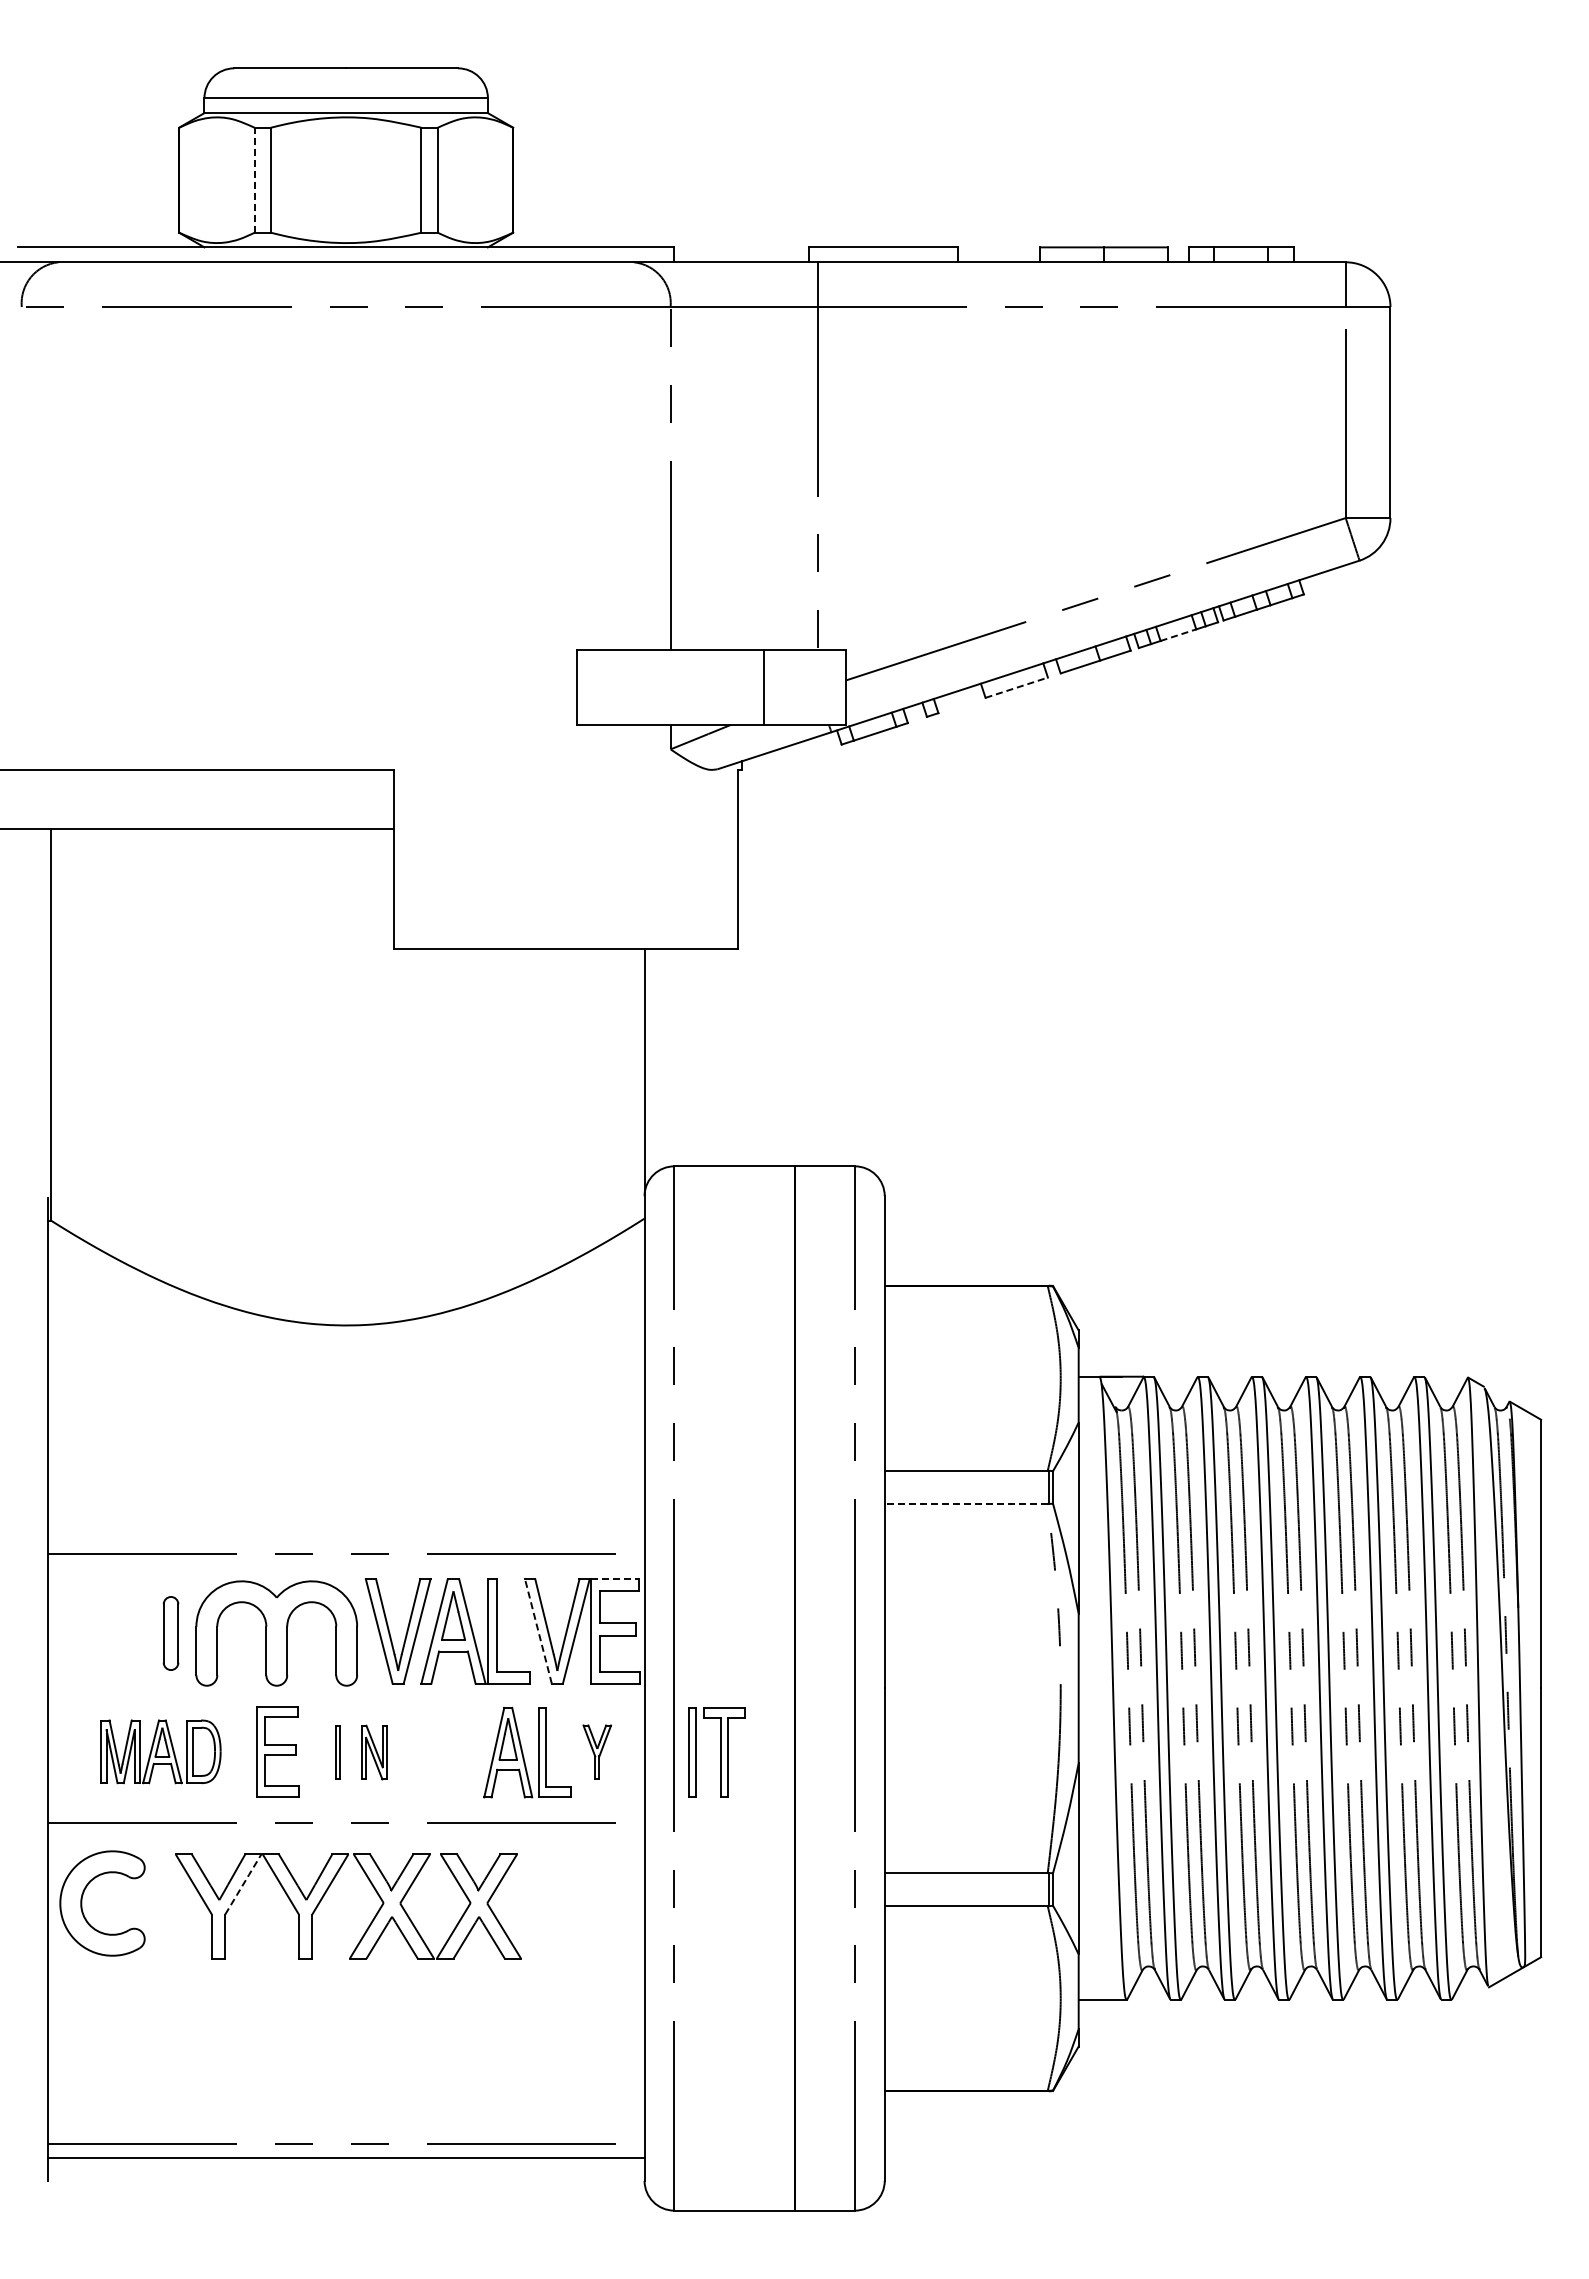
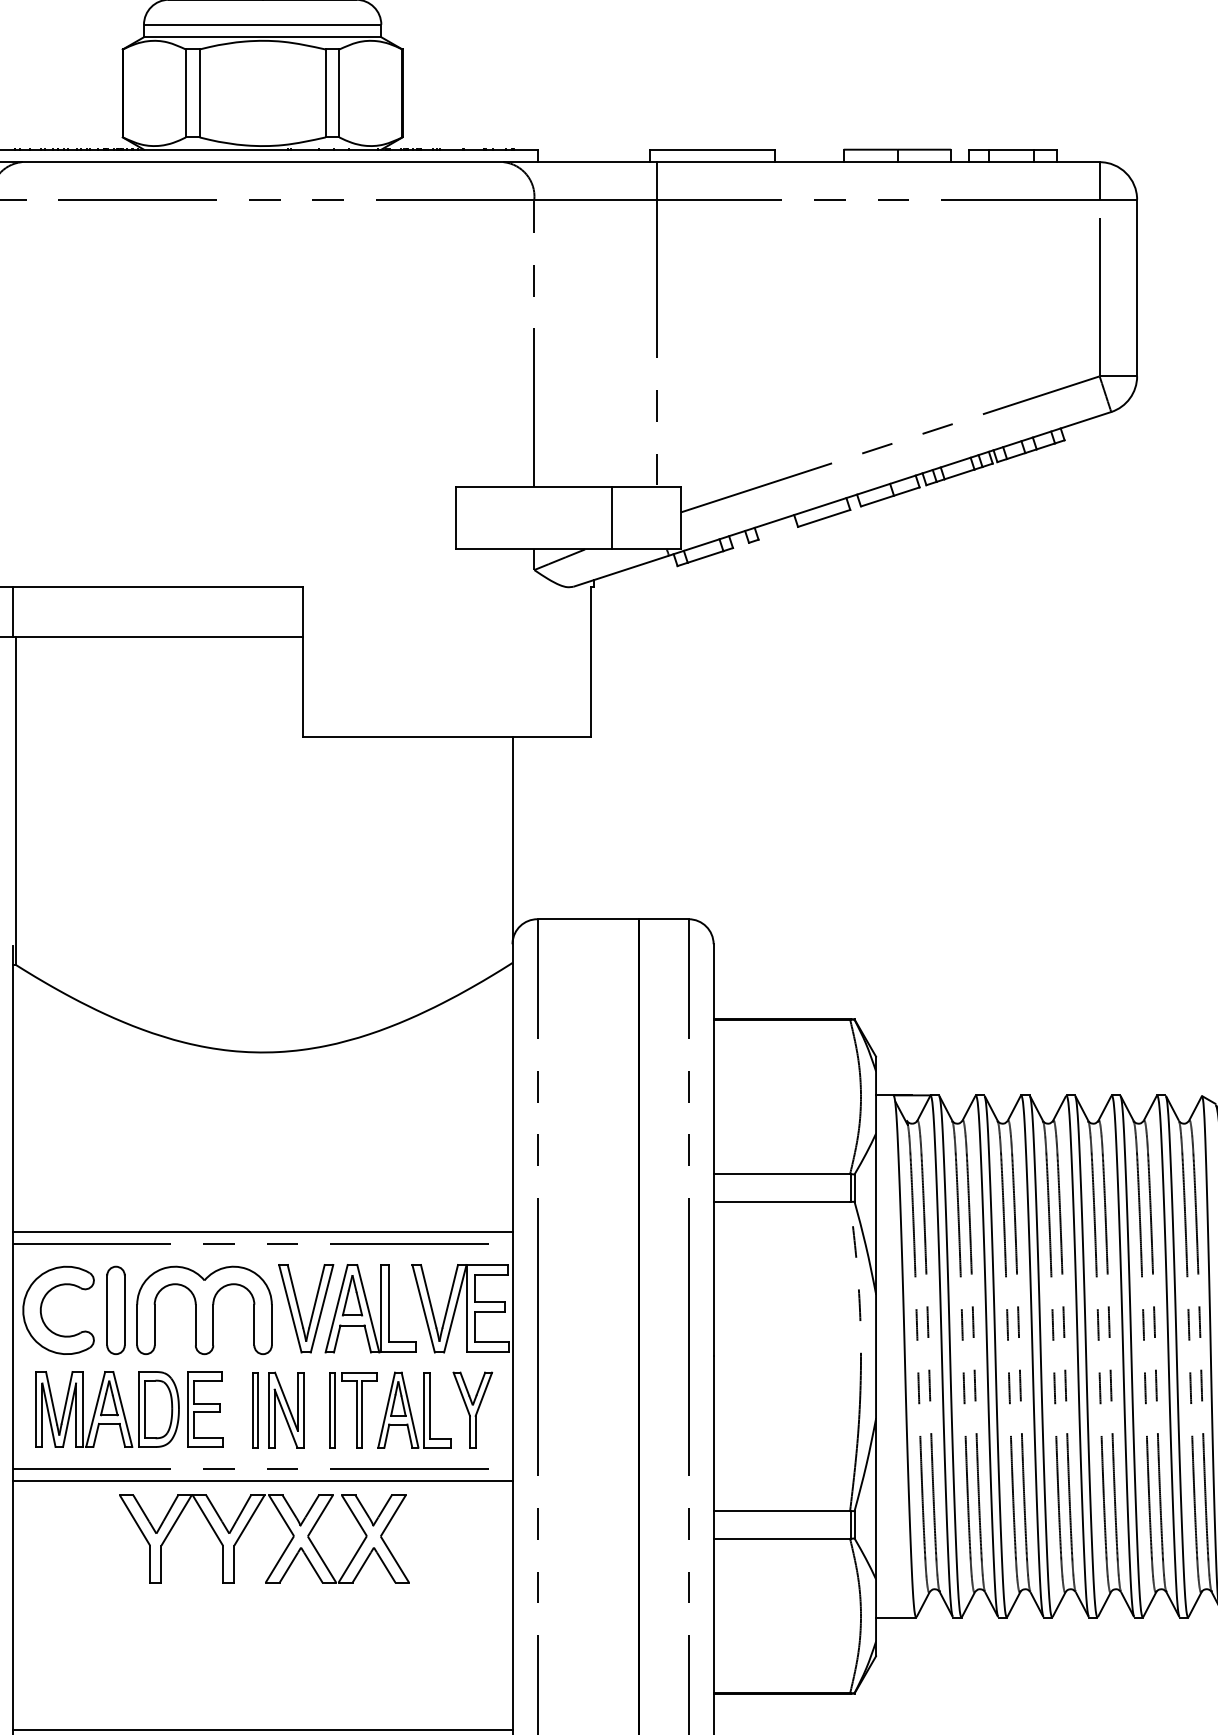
line: (254, 179) -> (185, 92), dashed -> solid
line: (1178, 635) -> (959, 474), dashed -> solid
line: (1016, 687) -> (823, 518), dashed -> solid
line: (47, 799) -> (12, 612), added
line: (966, 1503) -> (782, 1201), dashed -> solid
line: (345, 1539) -> (262, 1231), added
line: (615, 1579) -> (488, 1265), dashed -> solid
line: (538, 1631) -> (423, 1308), dashed -> solid
part: (170, 1633) -> (115, 1310), size x1.43
part: (160, 1751) -> (107, 1409), size x1.43
part: (597, 1751) -> (473, 1409), size x1.67
part: (337, 1752) -> (255, 1410), size x1.67
part: (374, 1752) -> (286, 1410), size x1.67
part: (716, 1752) -> (352, 1410), moved
line: (345, 1837) -> (262, 1481), added
line: (243, 1884) -> (176, 1520), dashed -> solid
part: (82, 1903) -> (41, 1310), moved
line: (345, 2134) -> (262, 1729), added

